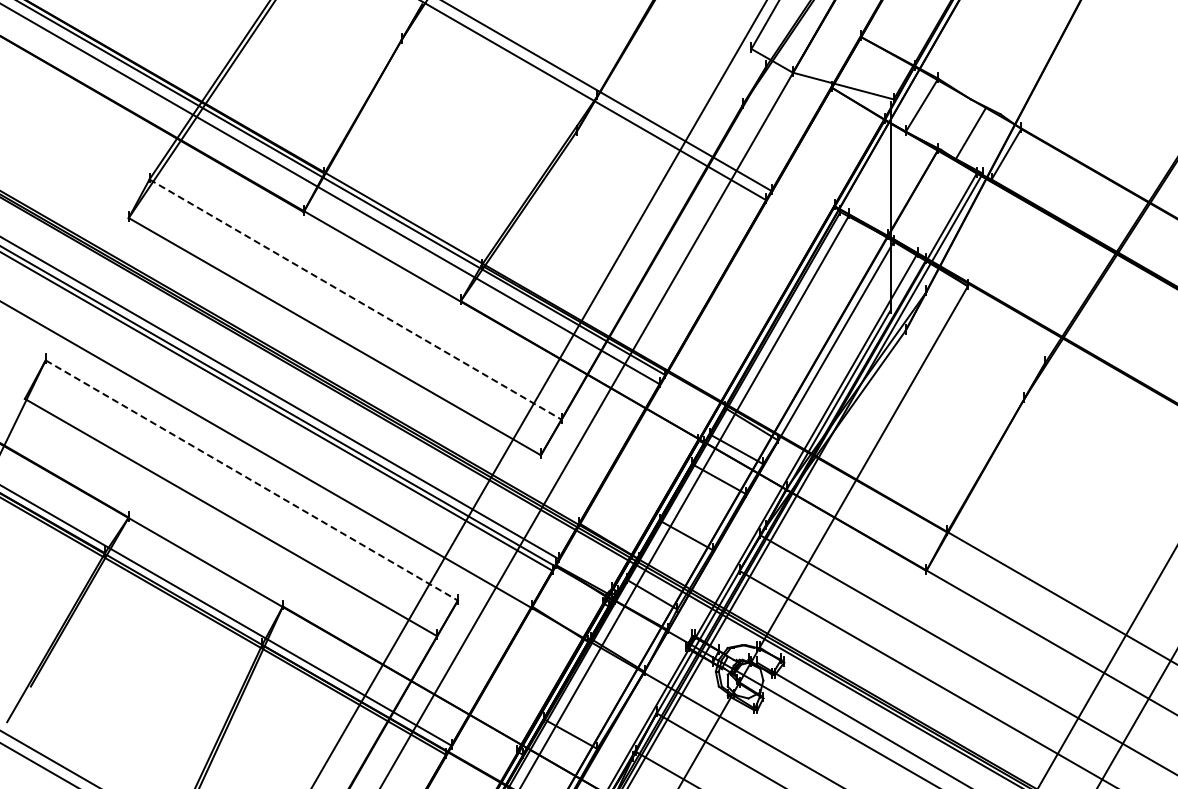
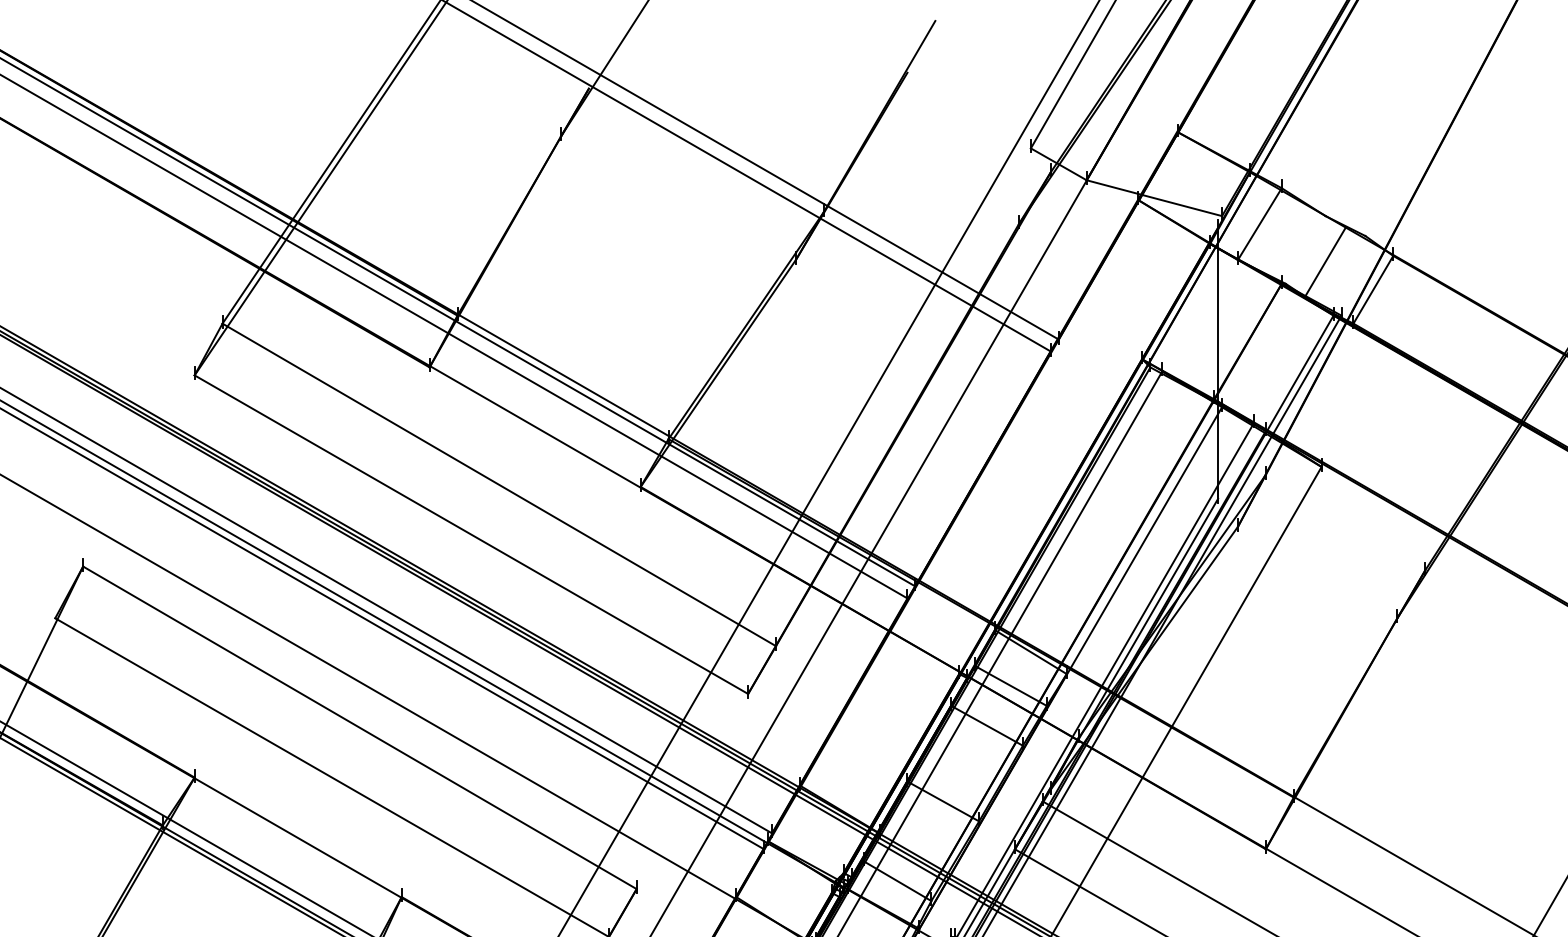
line: (355, 299) -> (499, 484), dashed -> solid
line: (251, 480) -> (359, 727), dashed -> solid

